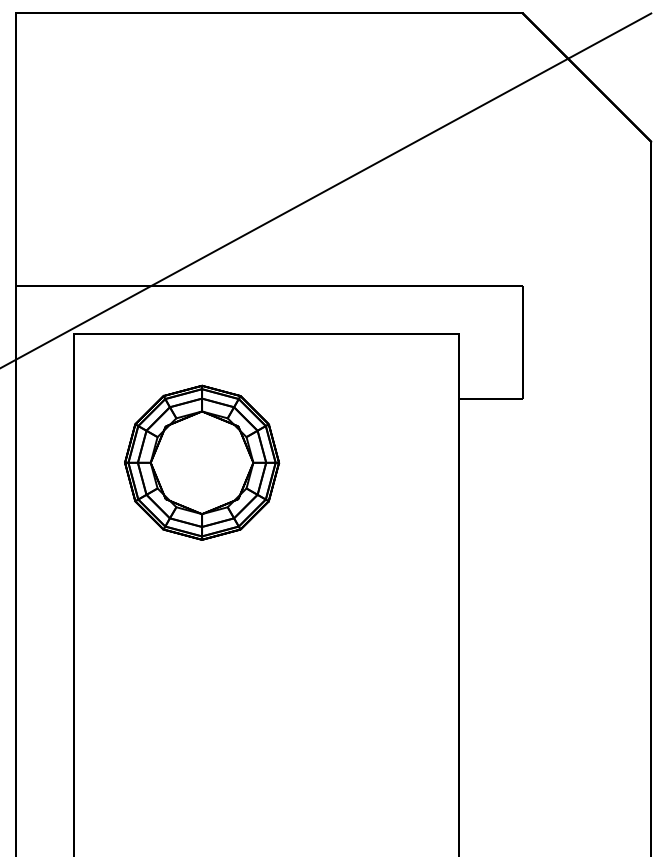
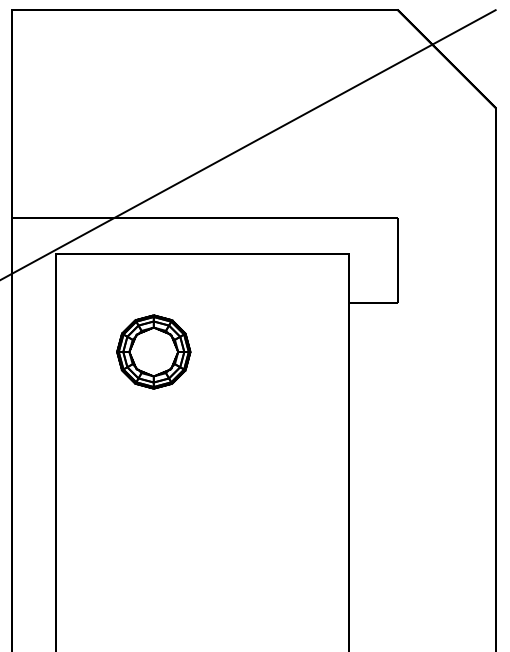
part: (201, 462) -> (153, 351), size x0.62

